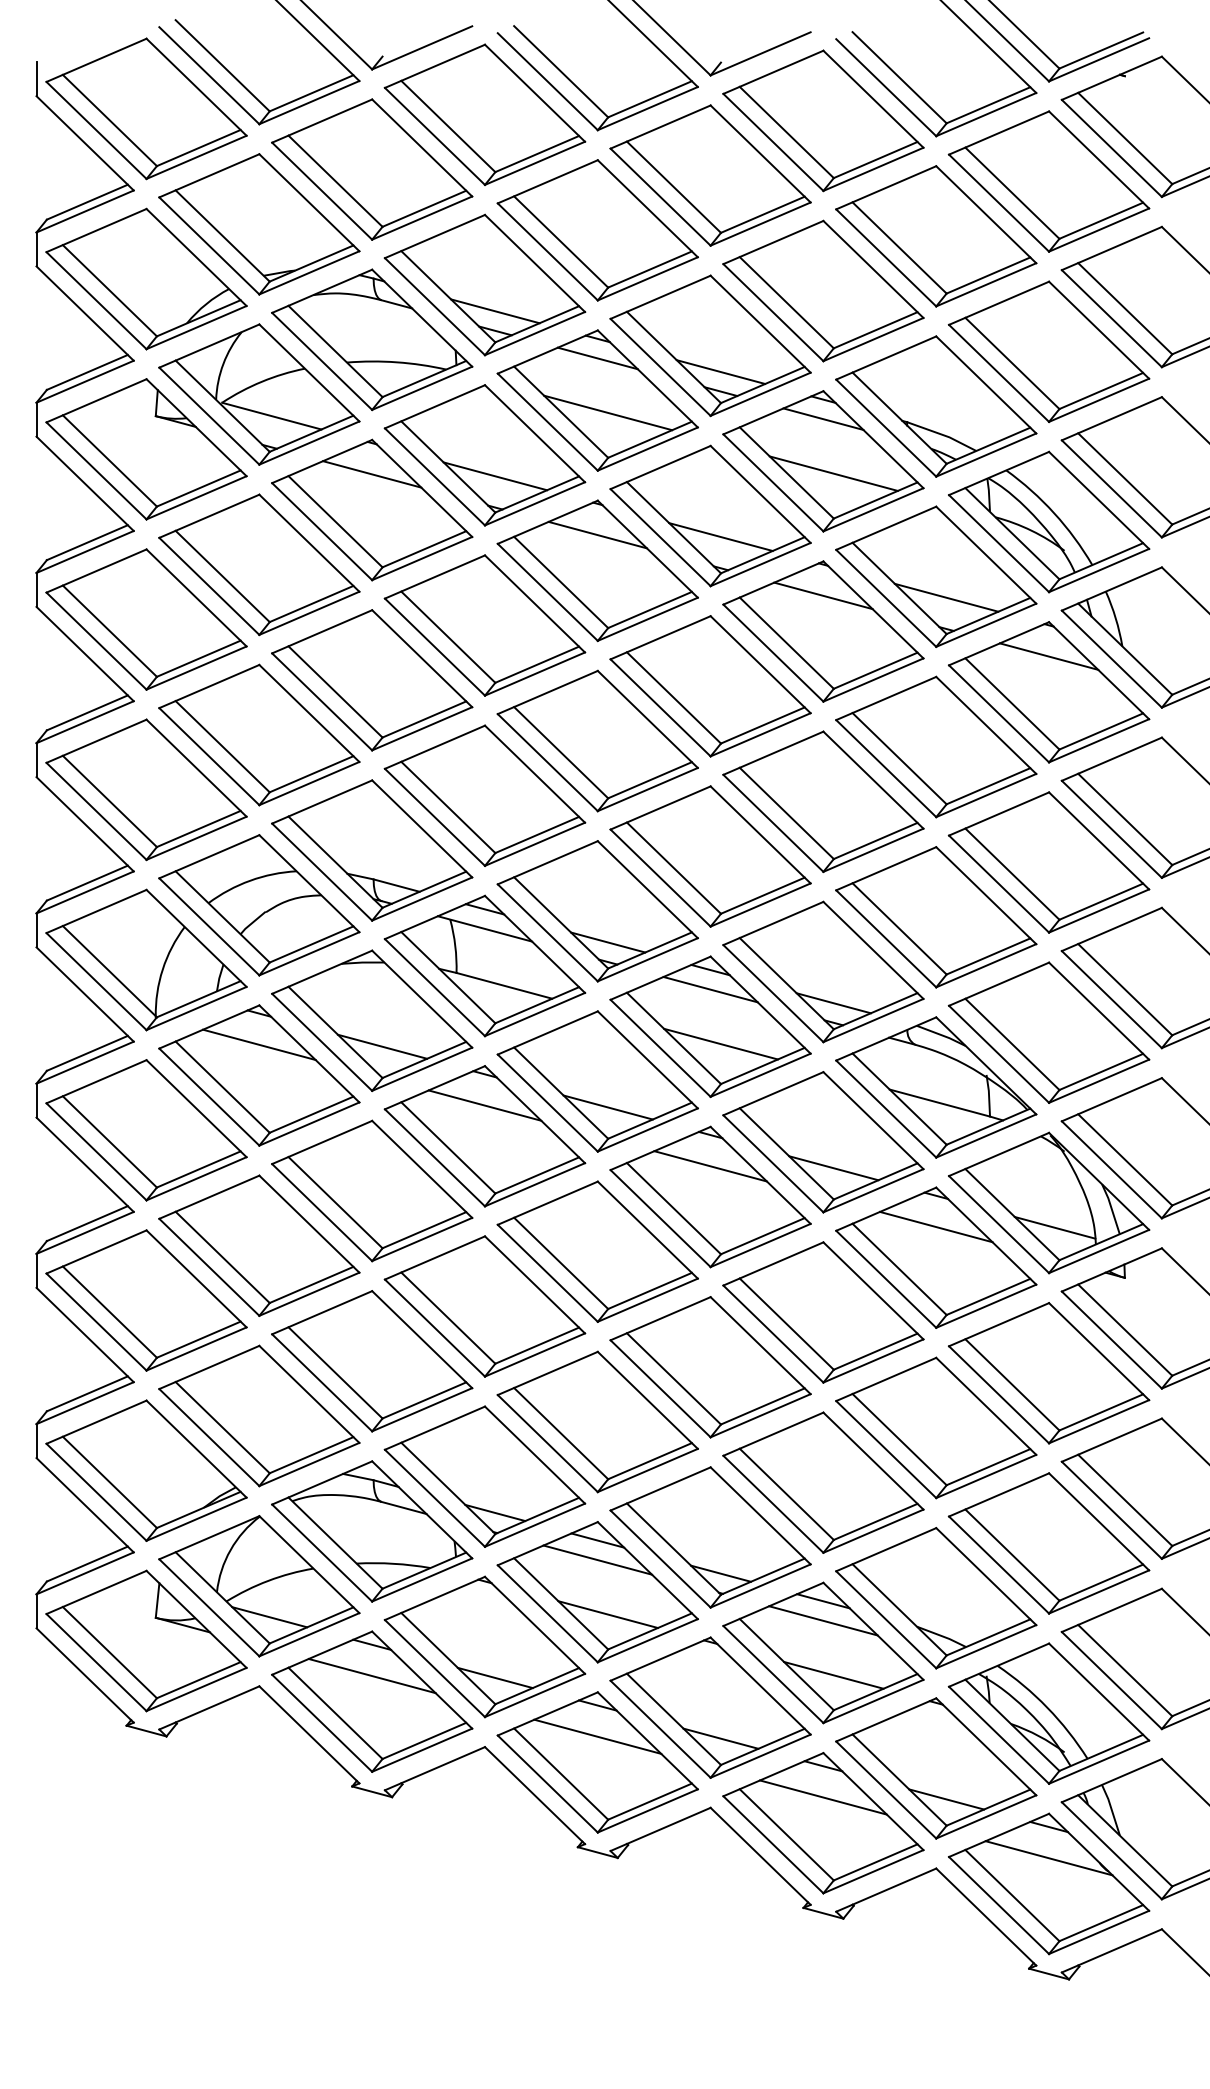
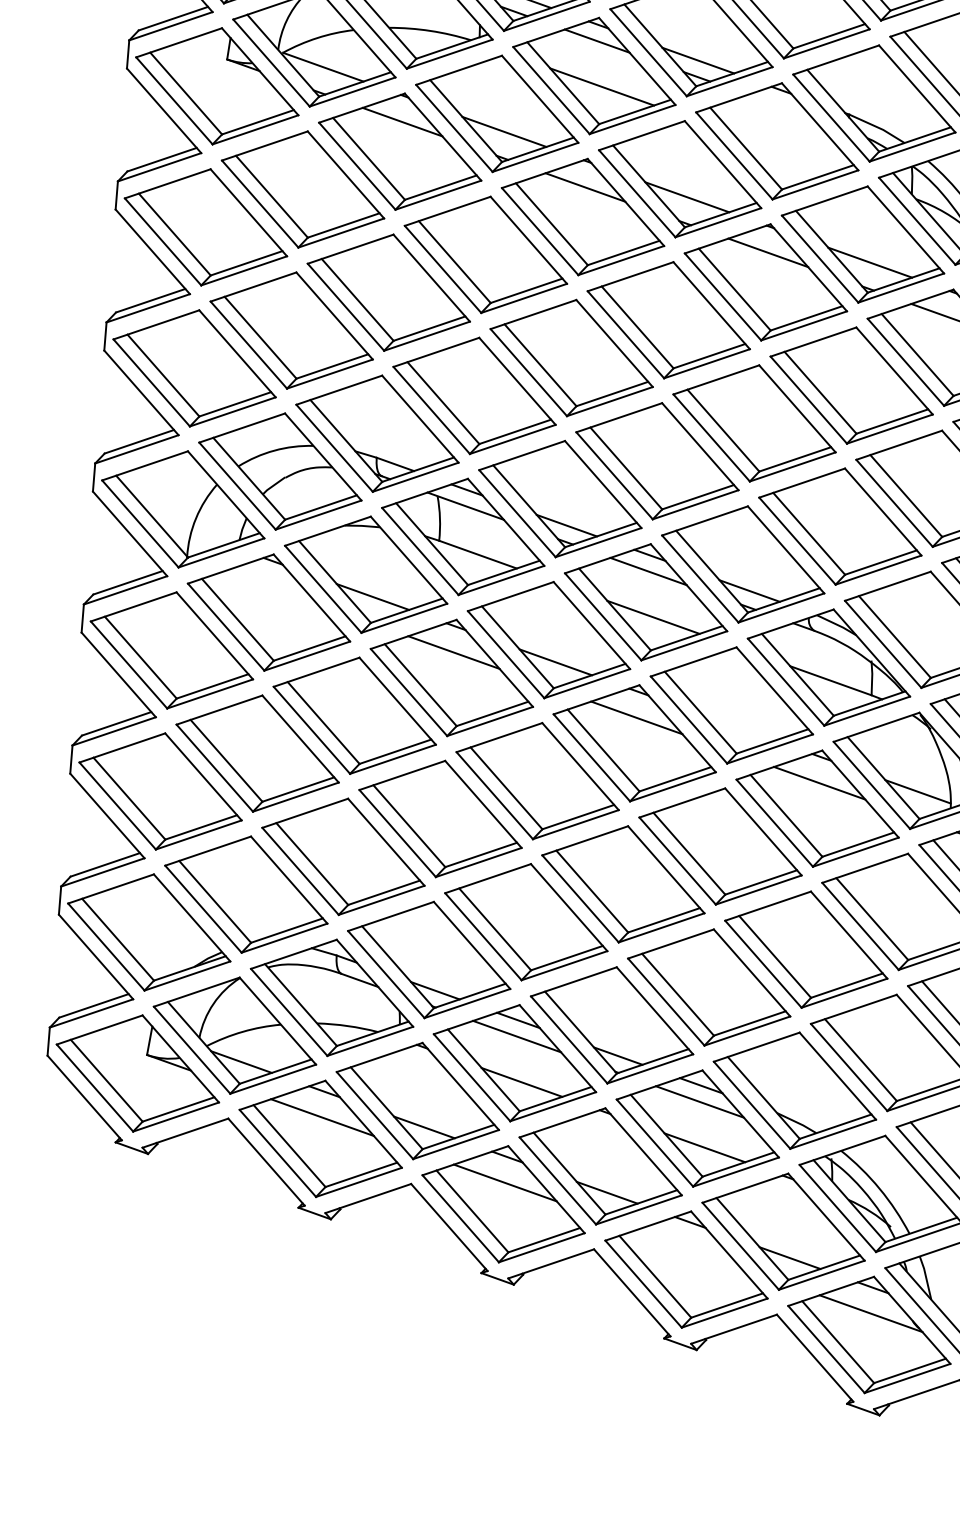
line: (823, 418) -> (780, 105), removed
line: (833, 473) -> (784, 152), removed
line: (259, 1044) -> (271, 586), removed
line: (833, 1168) -> (738, 727), removed
line: (823, 1797) -> (688, 1248), removed

